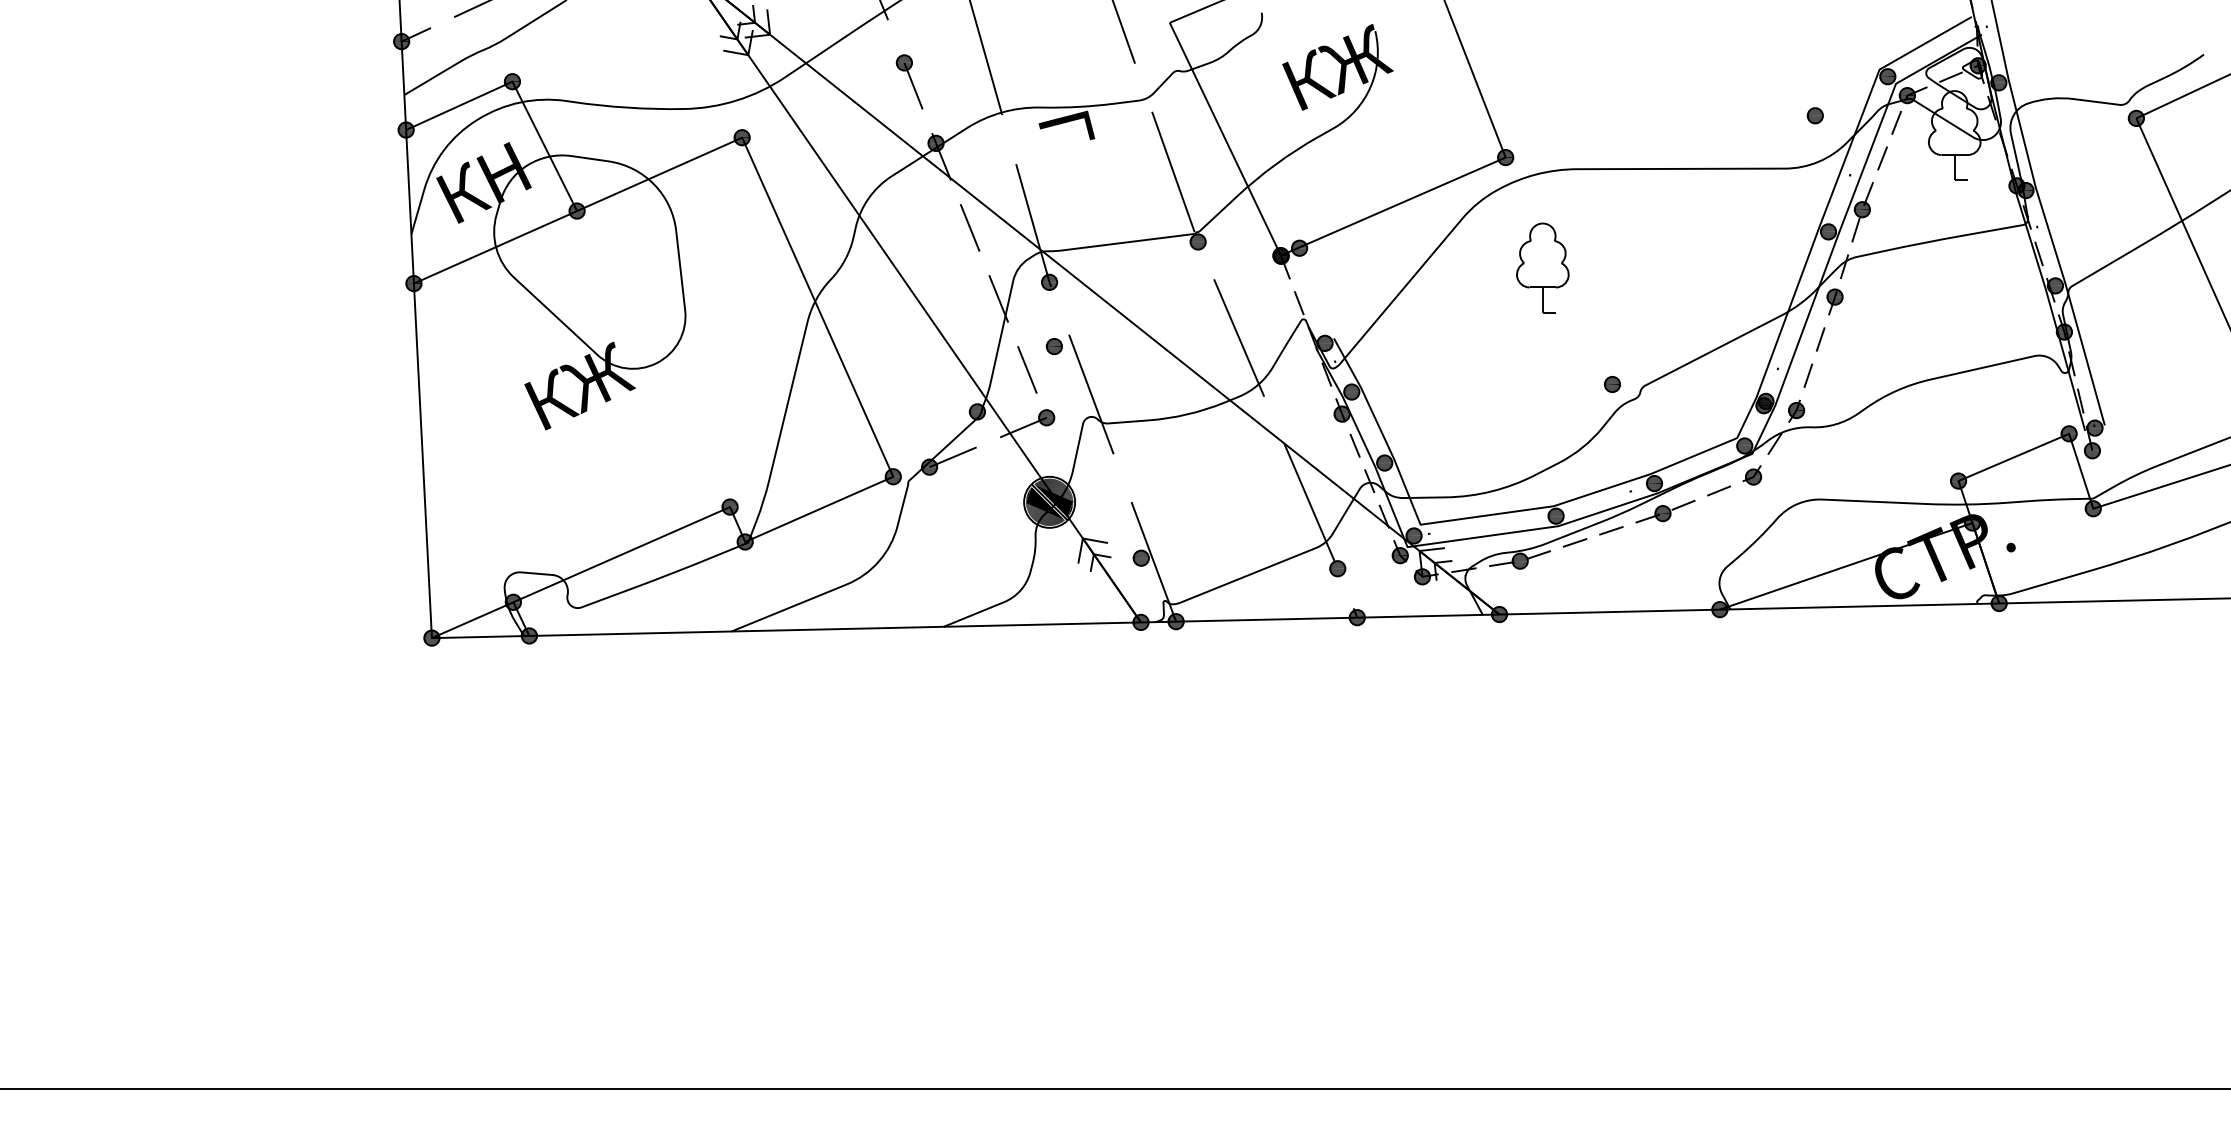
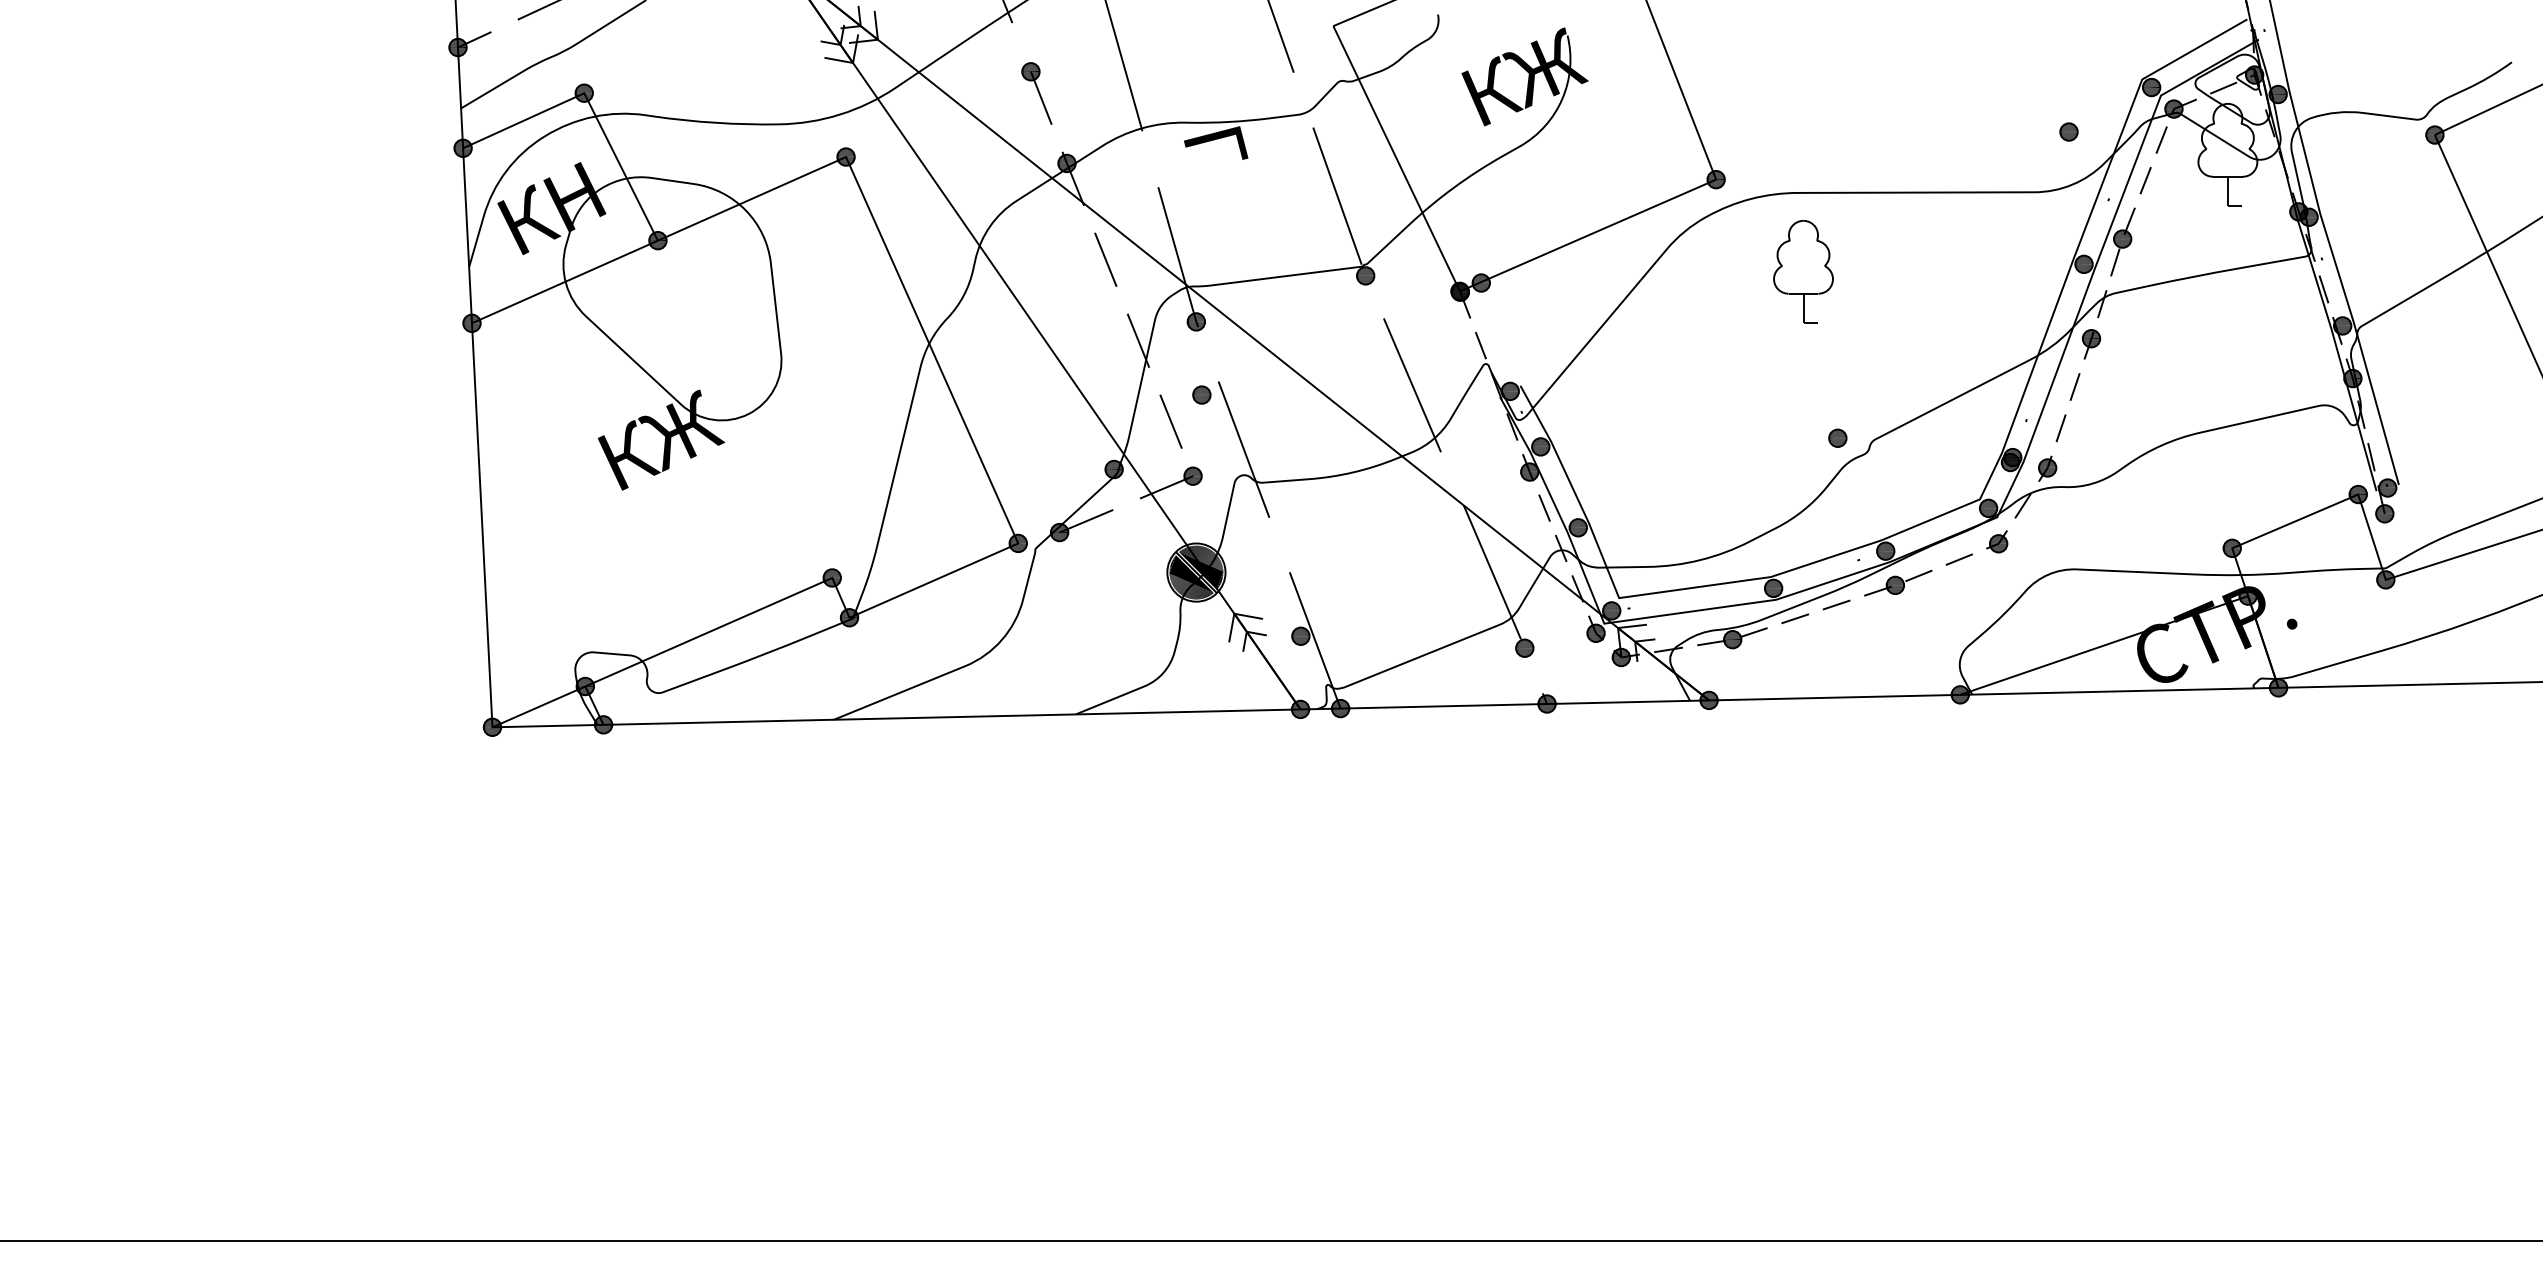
part: (1542, 267) -> (1803, 271), moved

